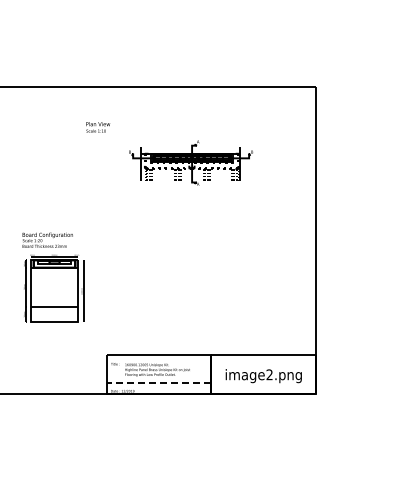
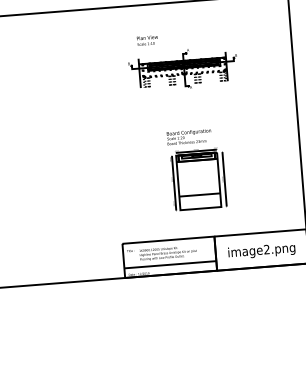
text: (98, 127) -> (147, 40), moved
part: (53, 277) -> (196, 169), moved
line: (158, 383) -> (169, 264), dashed -> solid

